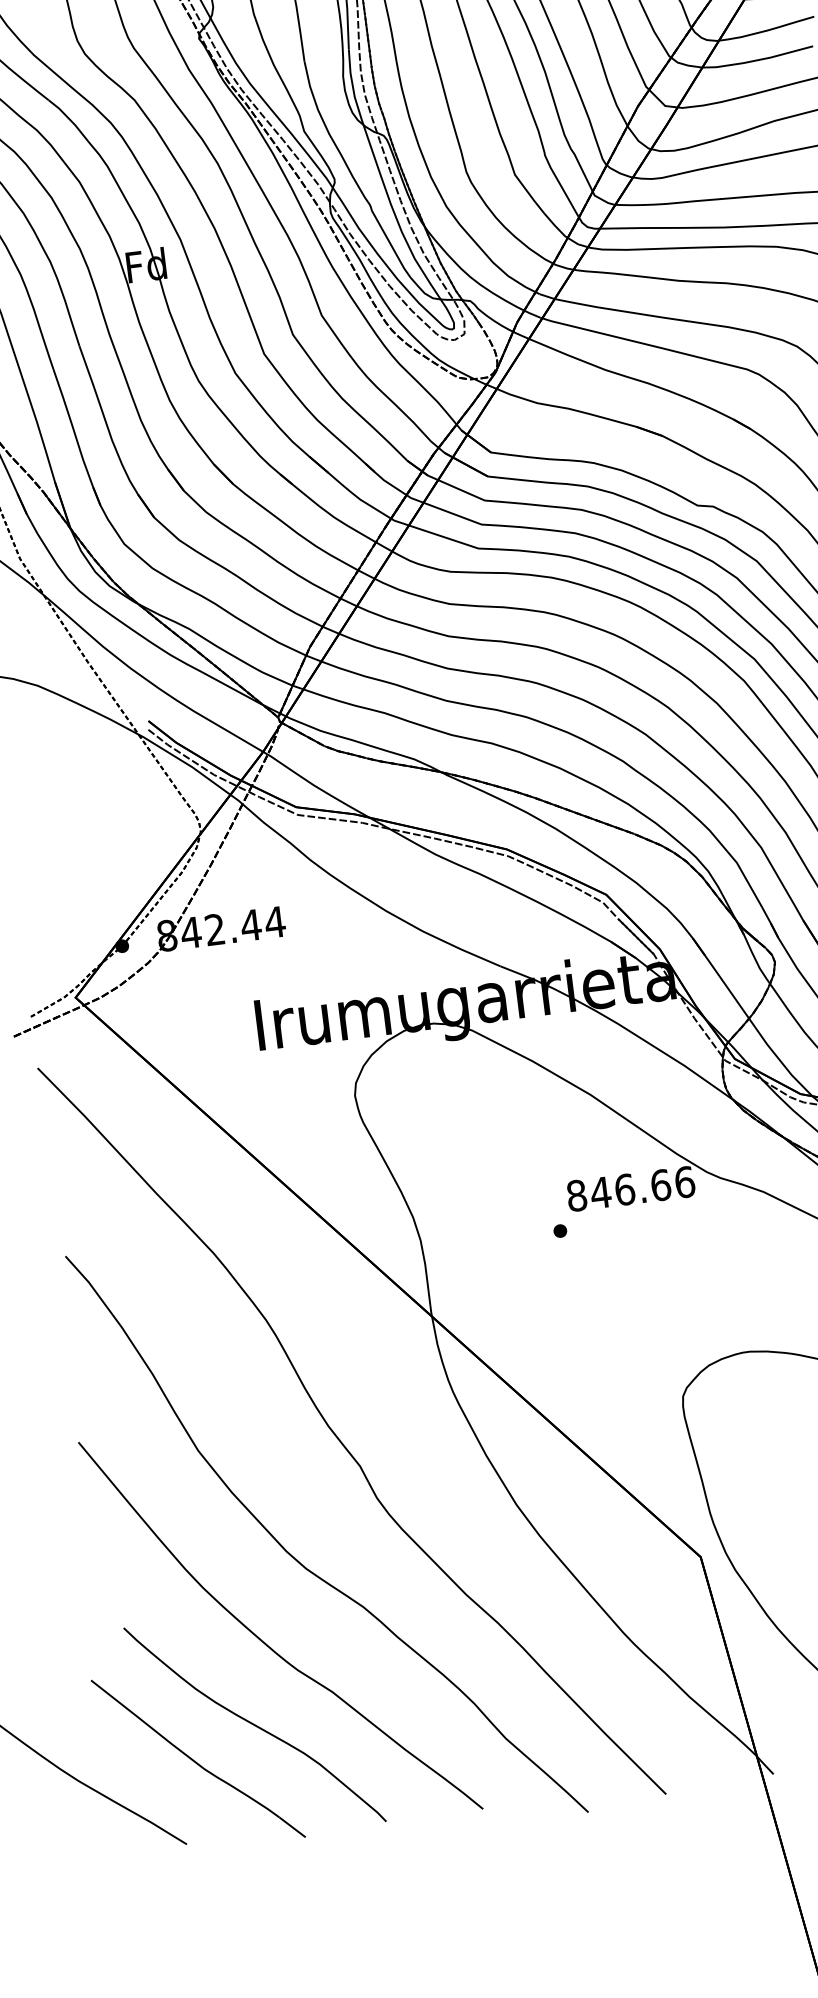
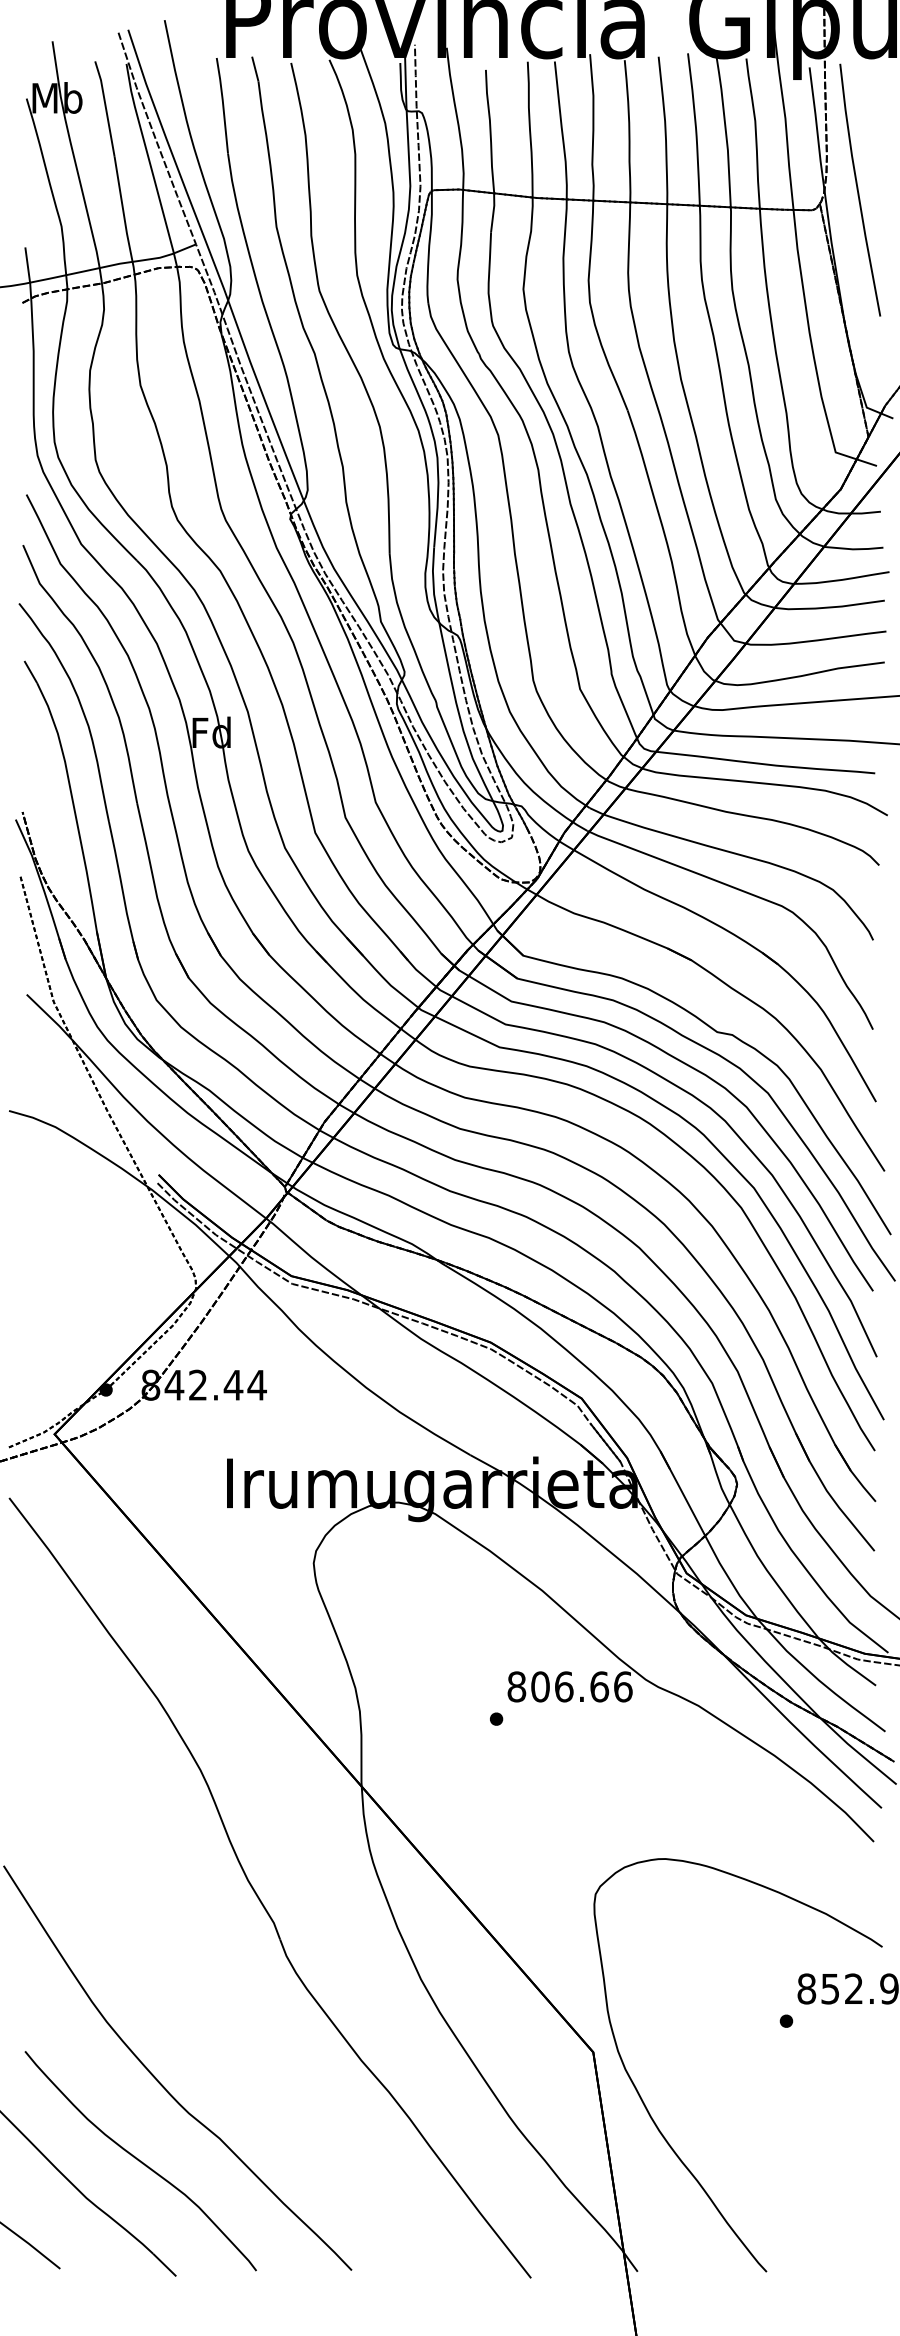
text: (600, 1192) -> (540, 1686), 846.66 -> 806.66
curve: (299, 1560) -> (203, 2007), removed

